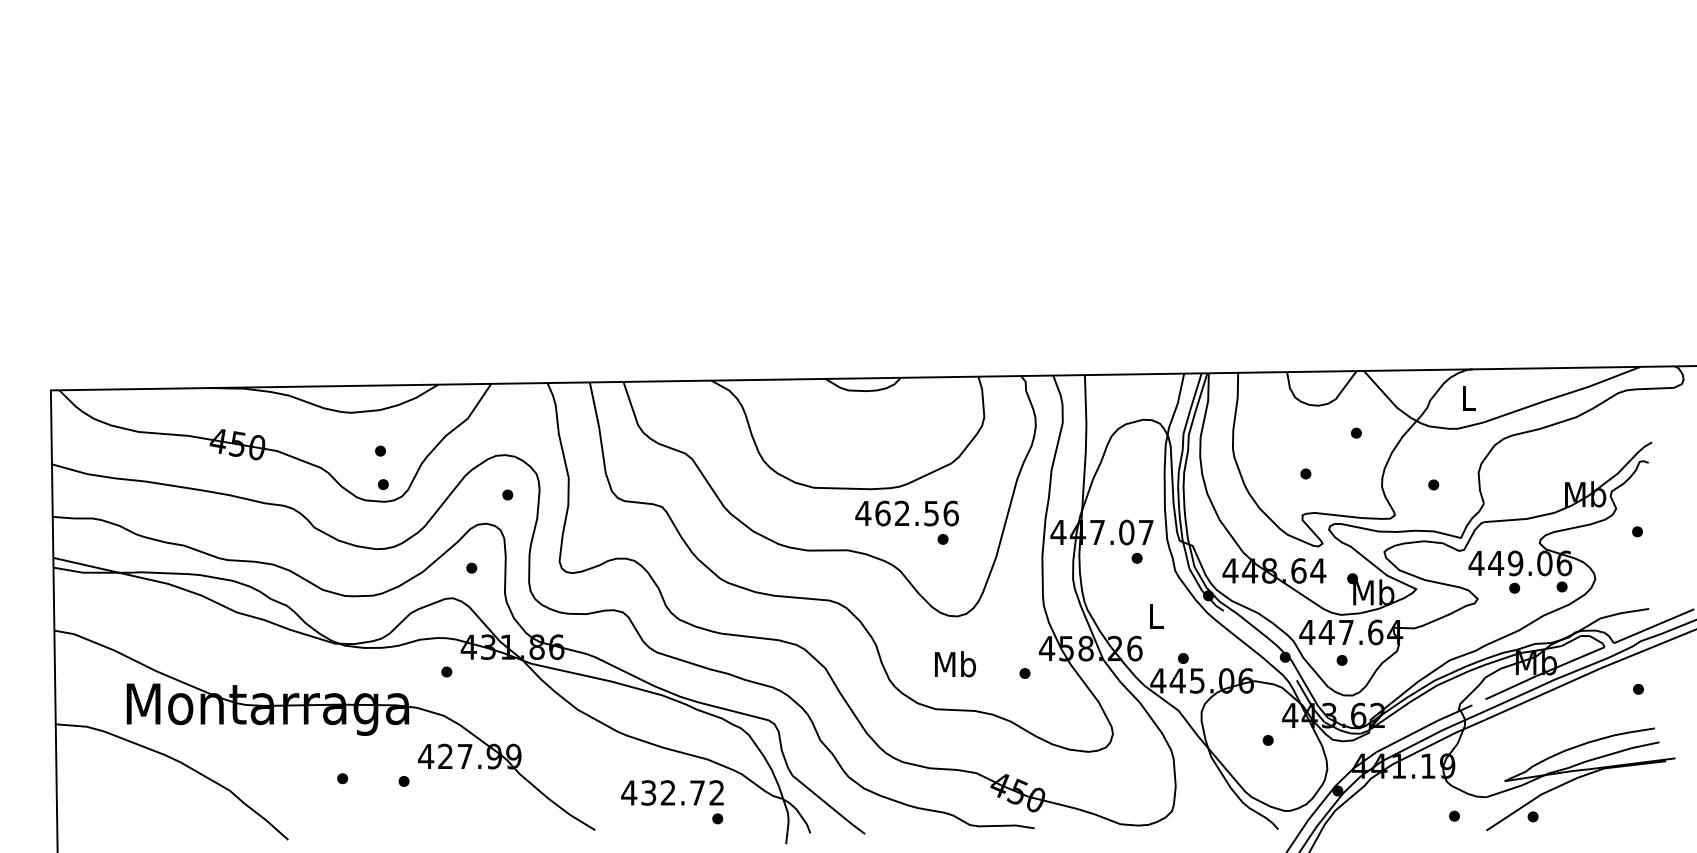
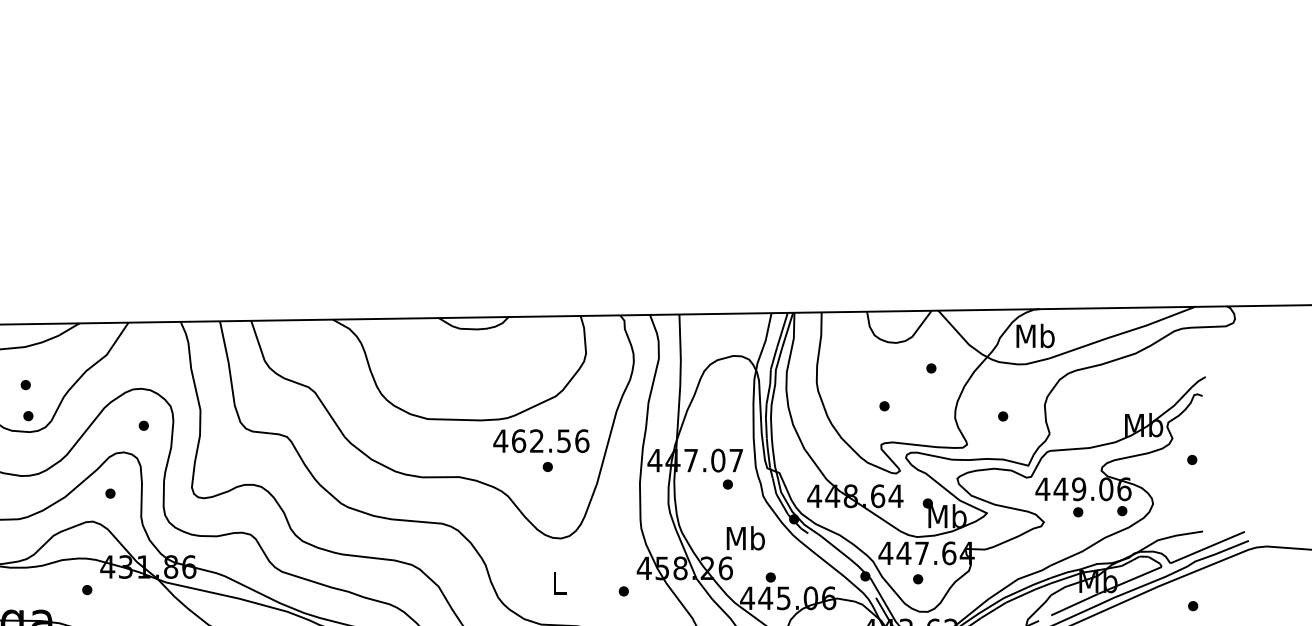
text: (1468, 398) -> (1035, 336), L -> Mb
text: (906, 513) -> (540, 441), moved
text: (1156, 616) -> (745, 538), L -> Mb
text: (955, 664) -> (559, 583), Mb -> L

